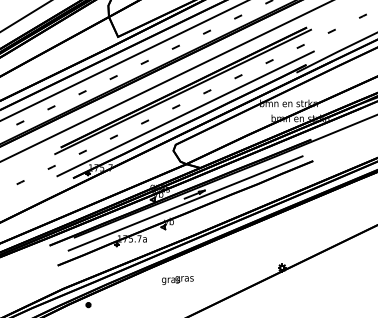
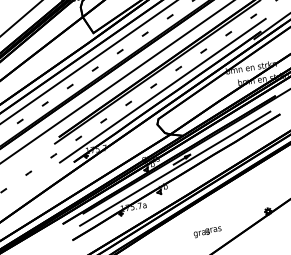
text: (177, 280) -> (207, 232), moved

